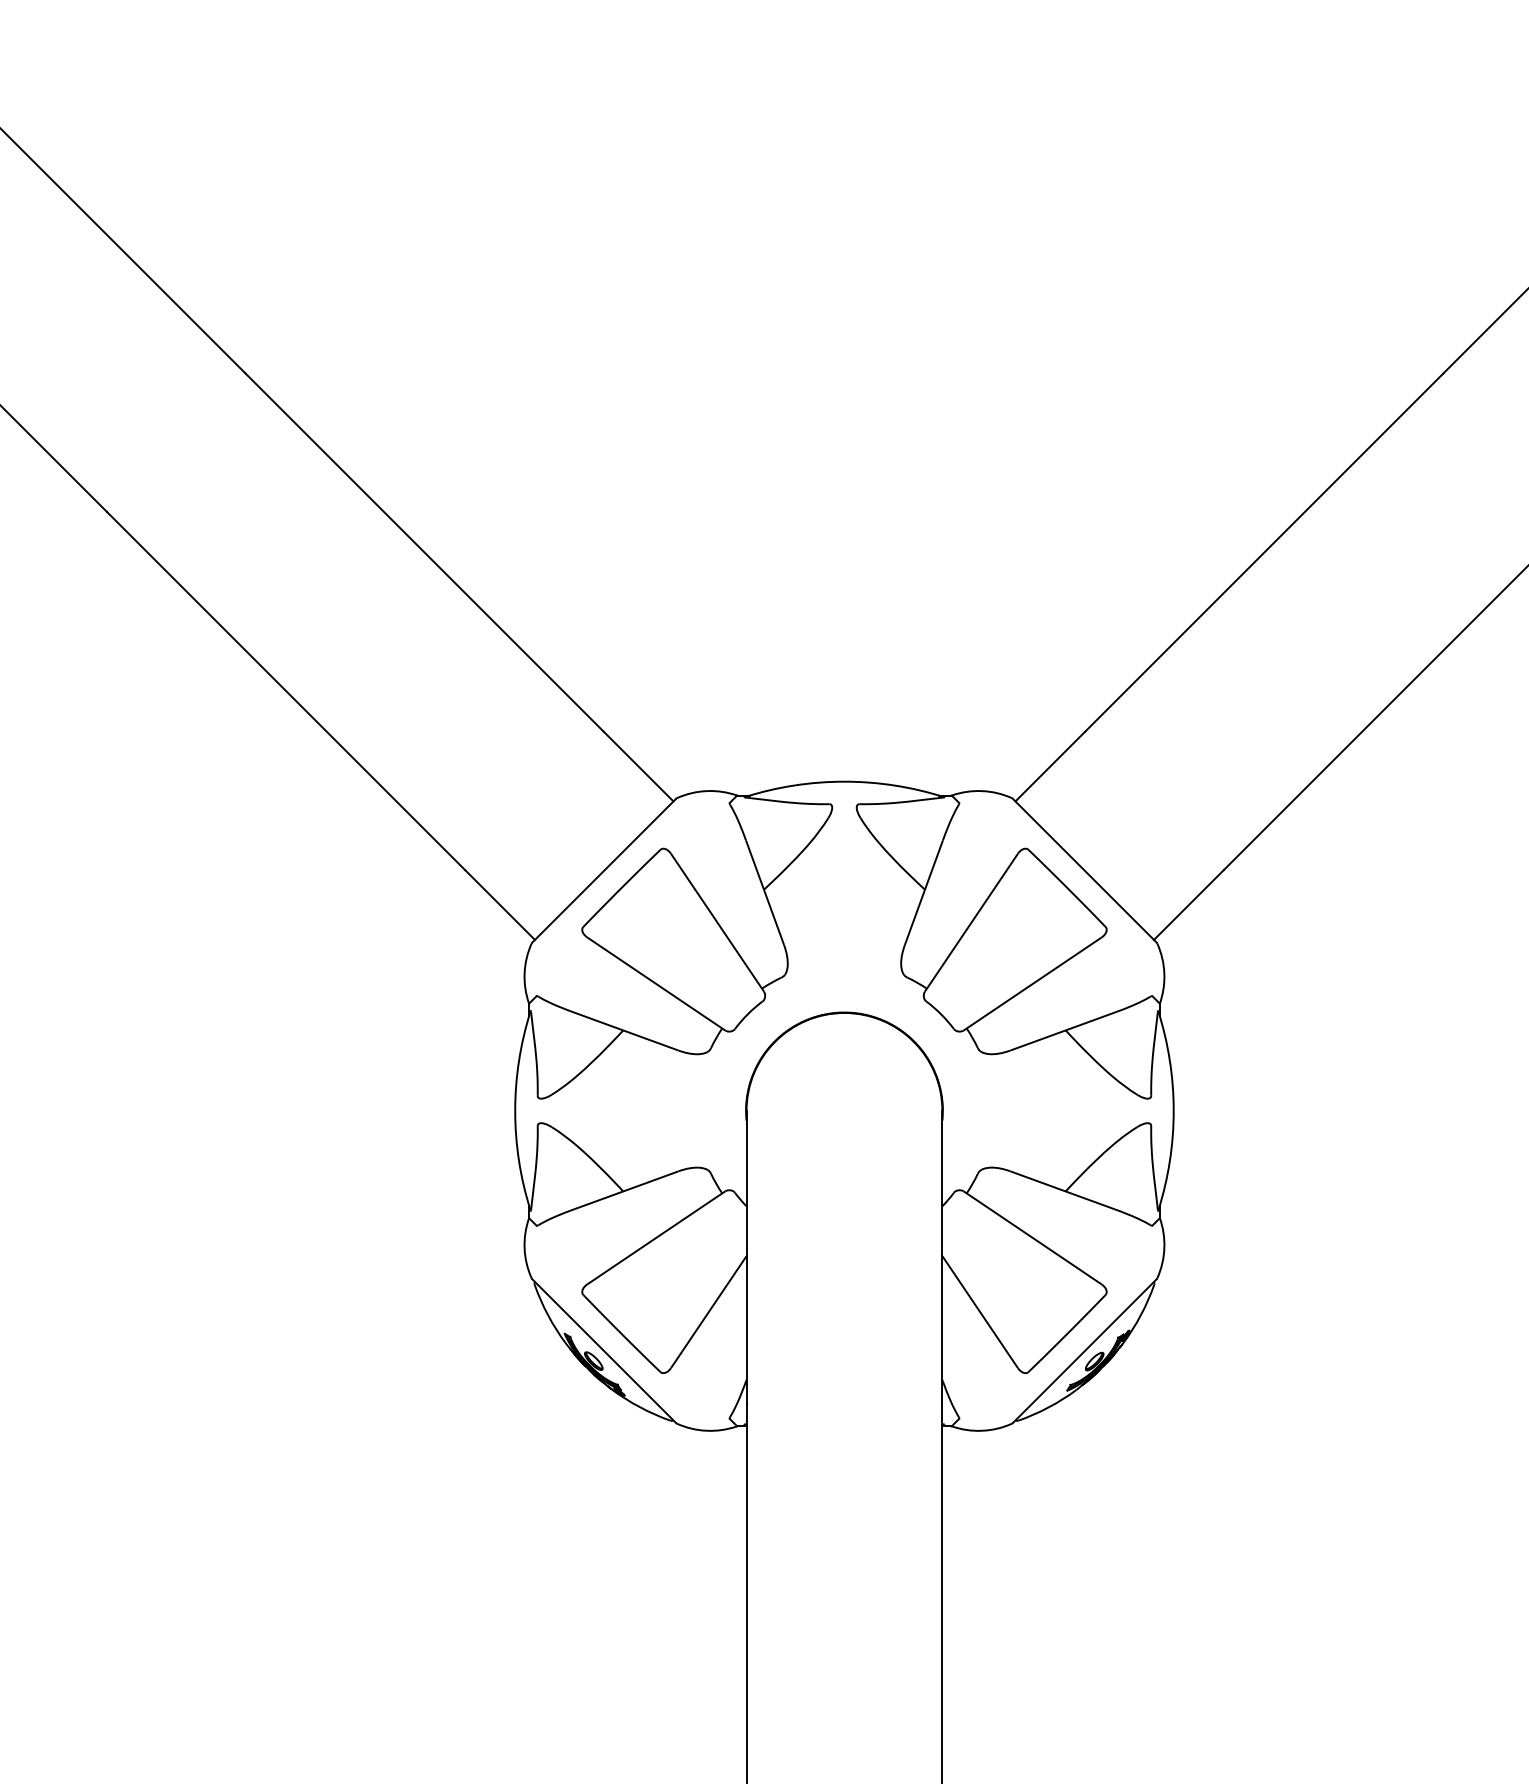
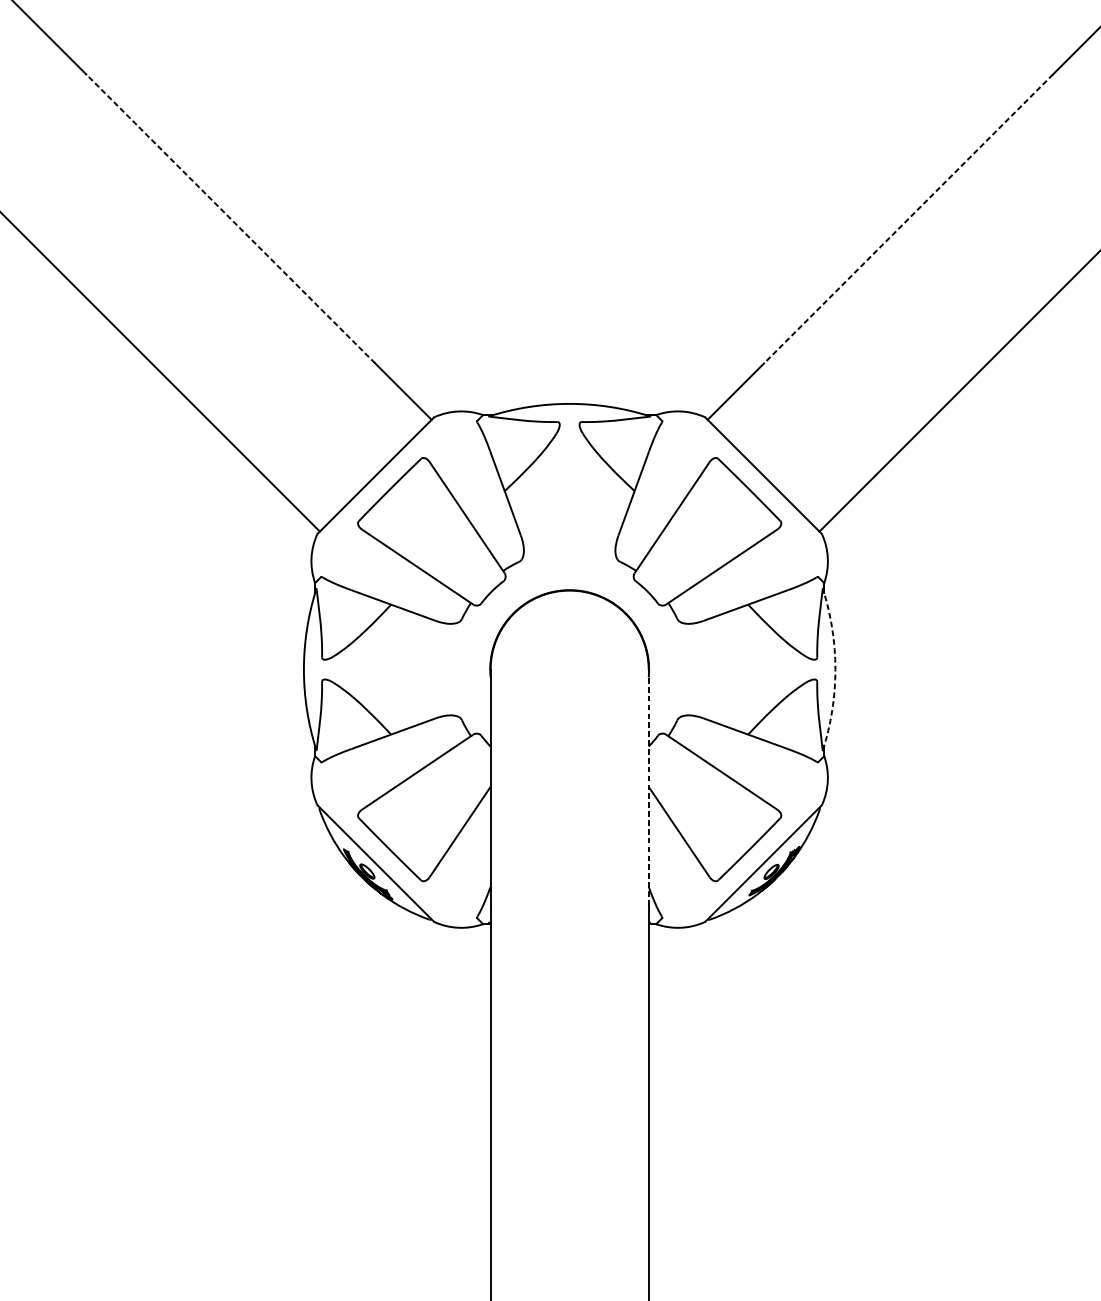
line: (424, 552) -> (230, 218), solid -> dashed
line: (1263, 552) -> (907, 218), solid -> dashed
arc: (1173, 1110) -> (835, 669), solid -> dashed
line: (942, 1256) -> (648, 787), solid -> dashed

